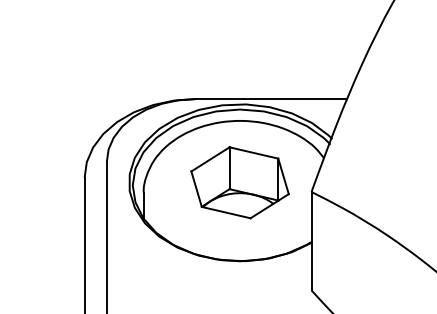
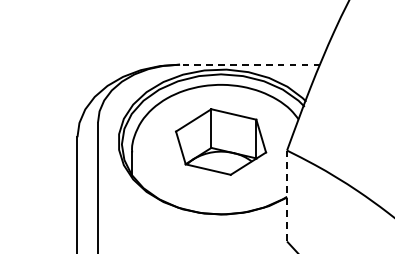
line: (271, 99) -> (250, 65), solid -> dashed
line: (311, 241) -> (287, 196), solid -> dashed

